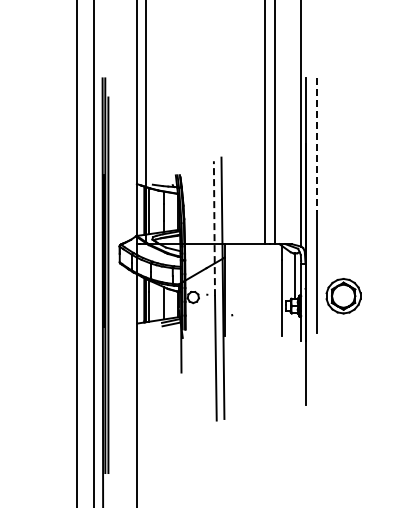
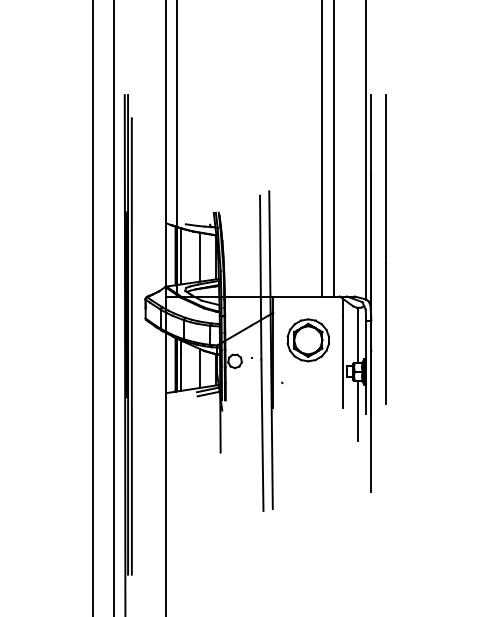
line: (317, 145) -> (385, 176), dashed -> solid
line: (214, 228) -> (260, 277), dashed -> solid
part: (343, 296) -> (308, 340), moved
line: (294, 337) -> (357, 409), added

